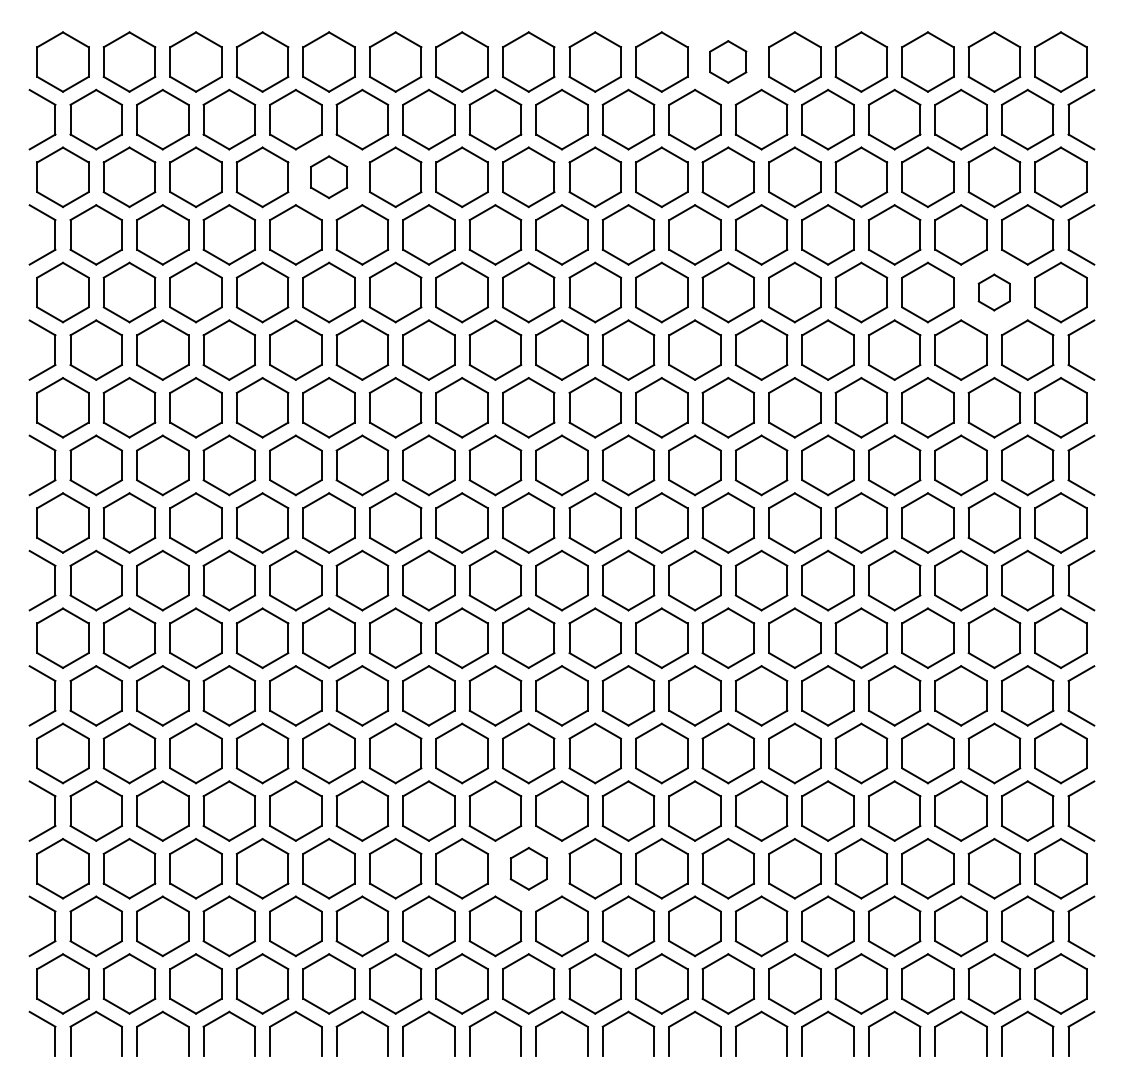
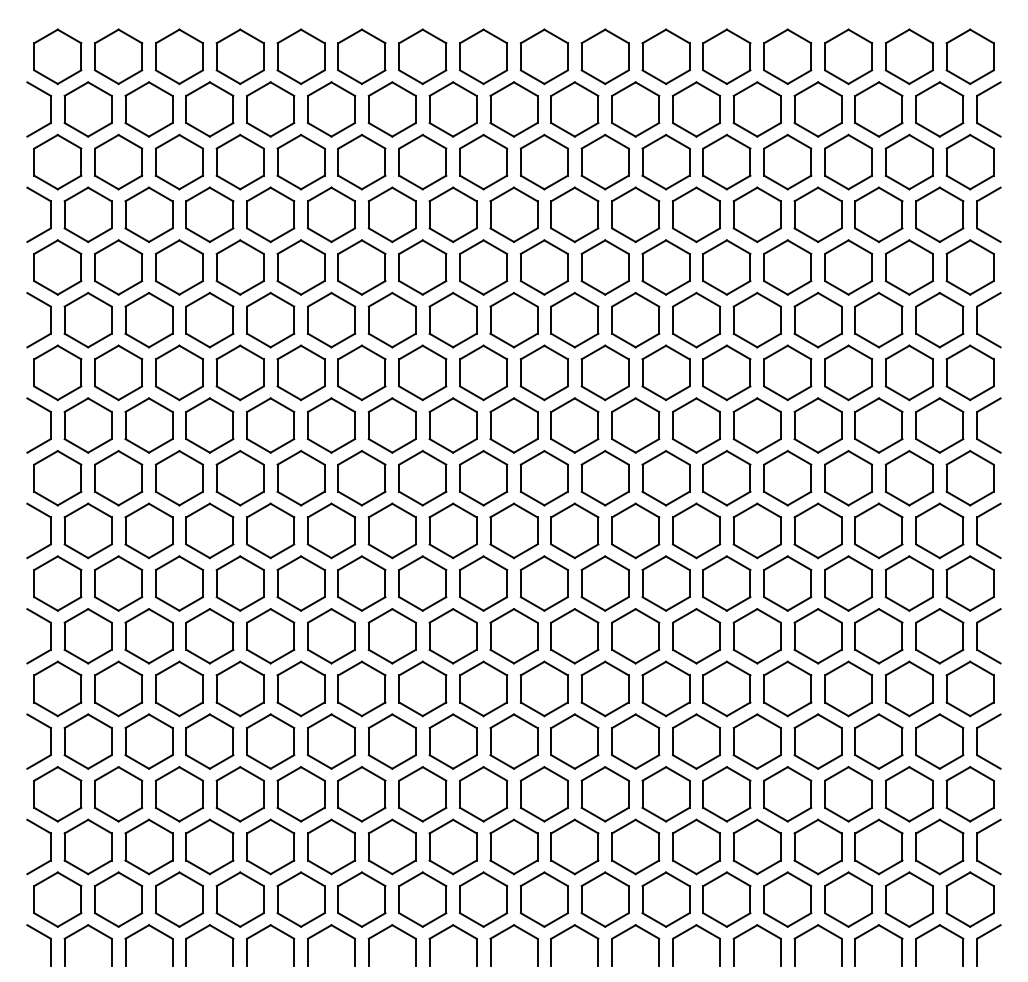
part: (727, 61) -> (665, 56), size x1.43
part: (328, 176) -> (300, 161), size x1.43
part: (993, 292) -> (908, 267), size x1.67
part: (528, 868) -> (483, 794), size x1.43

